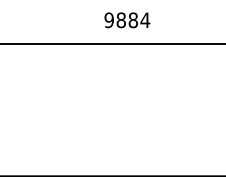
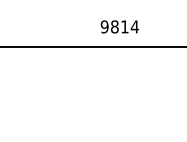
text: (132, 20) -> (124, 27), 9884 -> 9814

